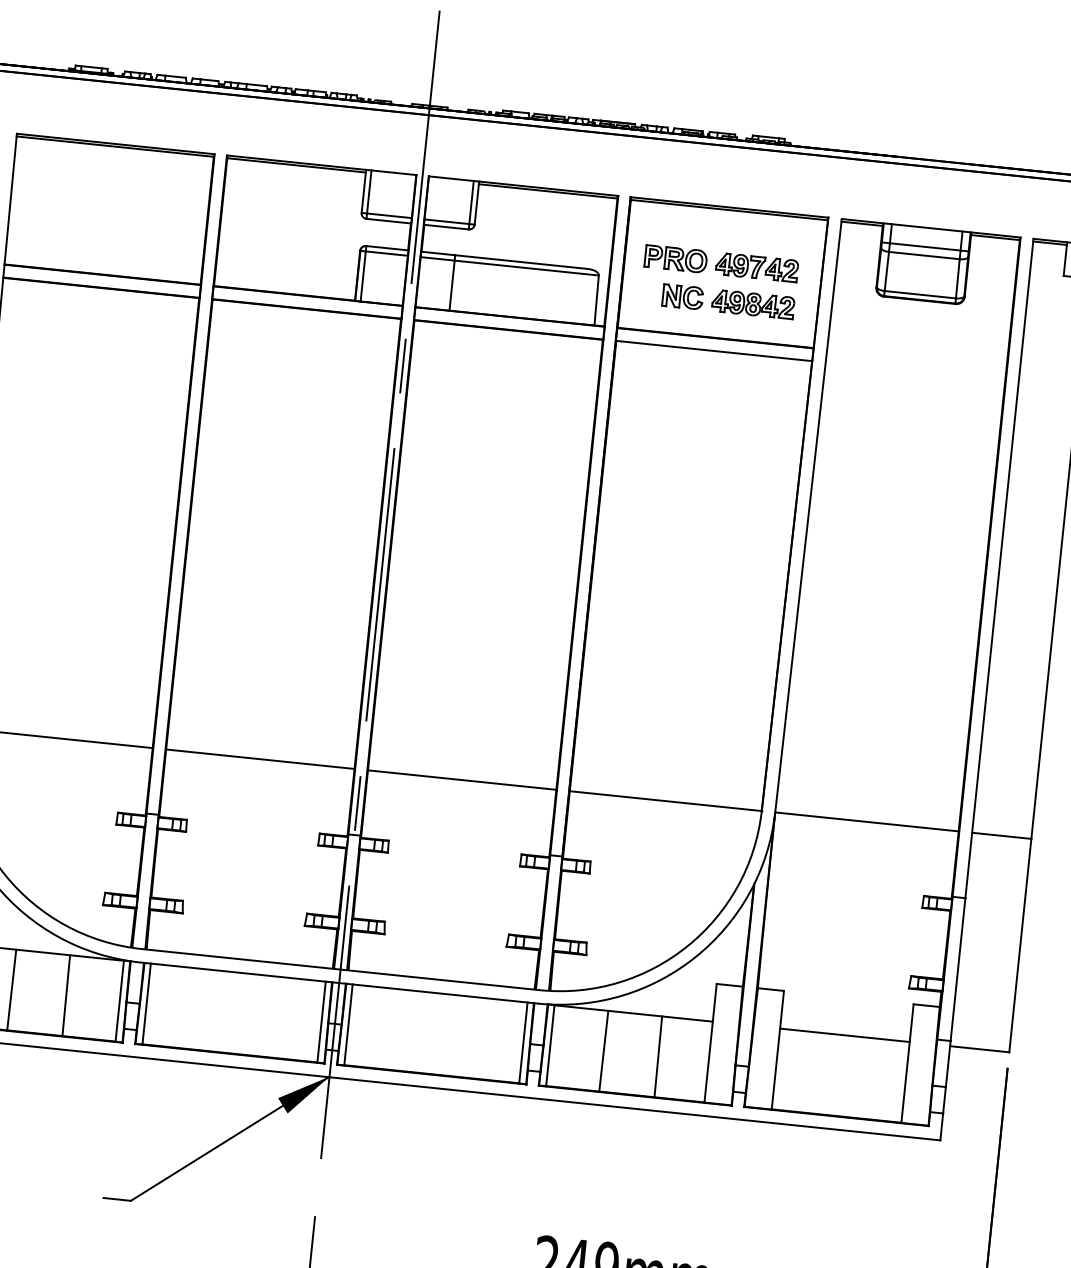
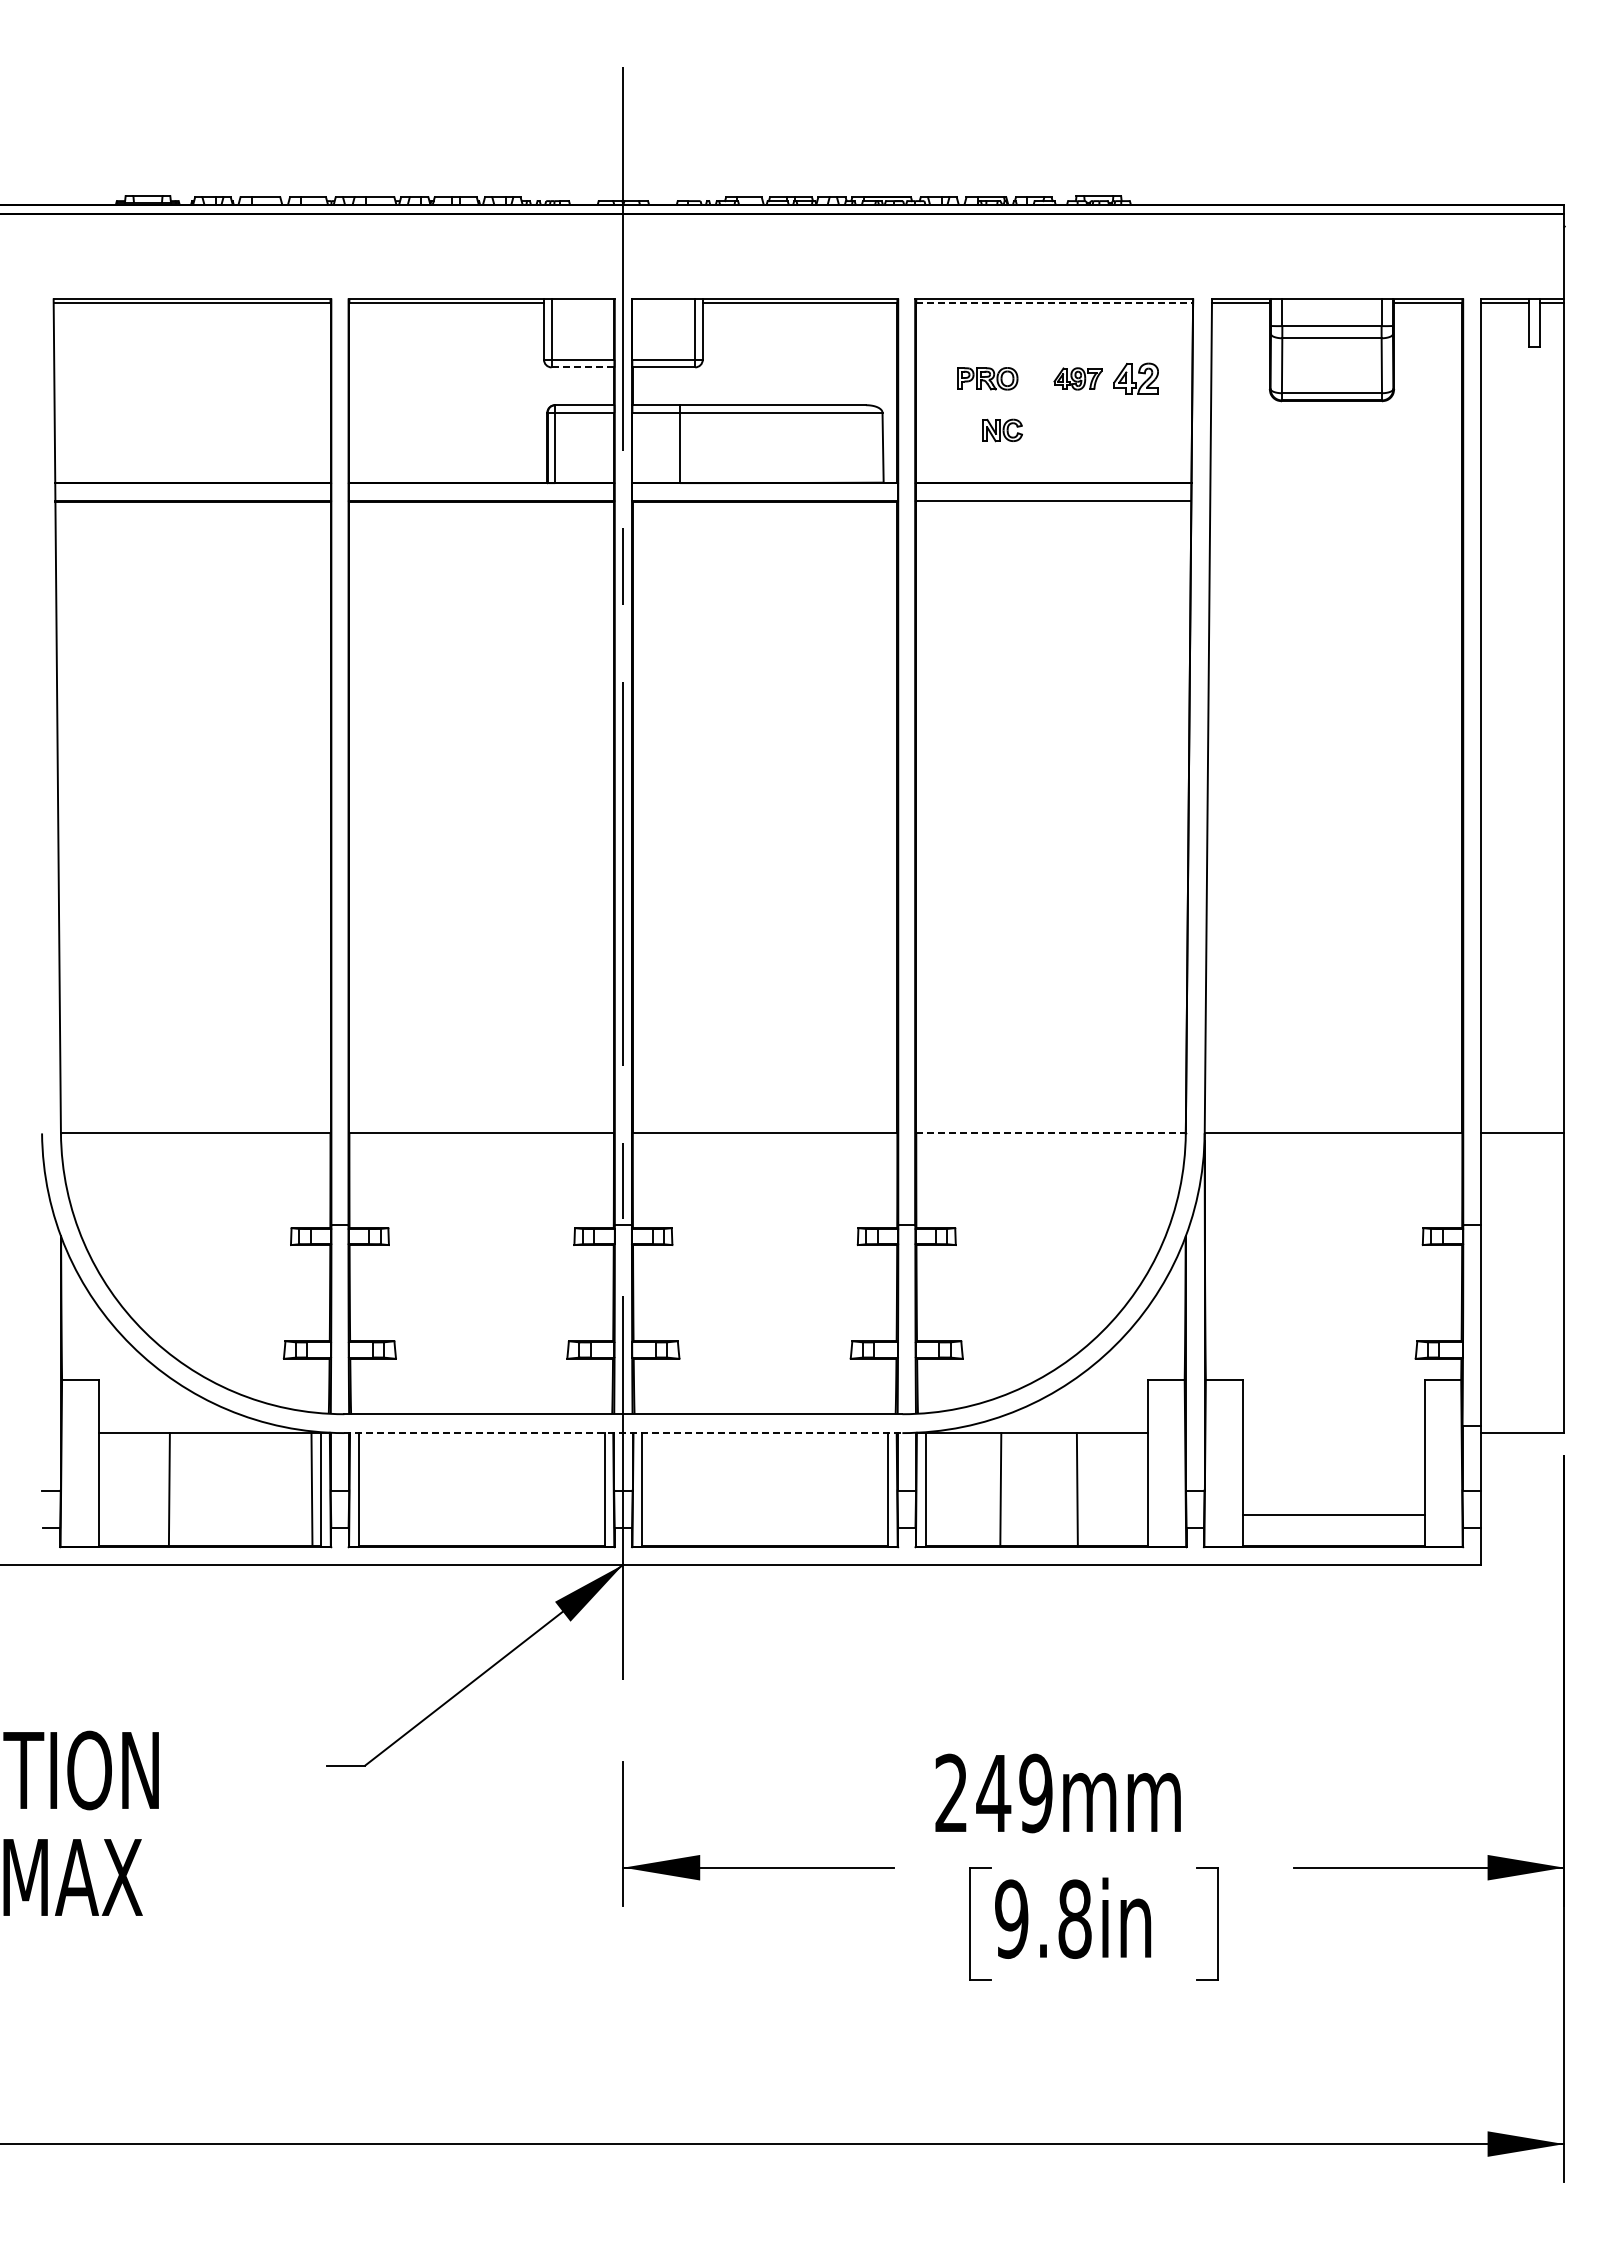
line: (730, 210) -> (1055, 303), solid -> dashed
line: (389, 221) -> (583, 367), solid -> dashed
part: (676, 258) -> (987, 378), size x0.7
part: (740, 265) -> (1077, 378), size x0.7
part: (682, 296) -> (1002, 430), size x0.7
part: (752, 304) -> (1100, 430), removed
line: (666, 801) -> (1051, 1133), solid -> dashed
line: (339, 983) -> (623, 1433), solid -> dashed
line: (65, 995) -> (311, 1488), moved
line: (844, 1035) -> (1333, 1515), moved

